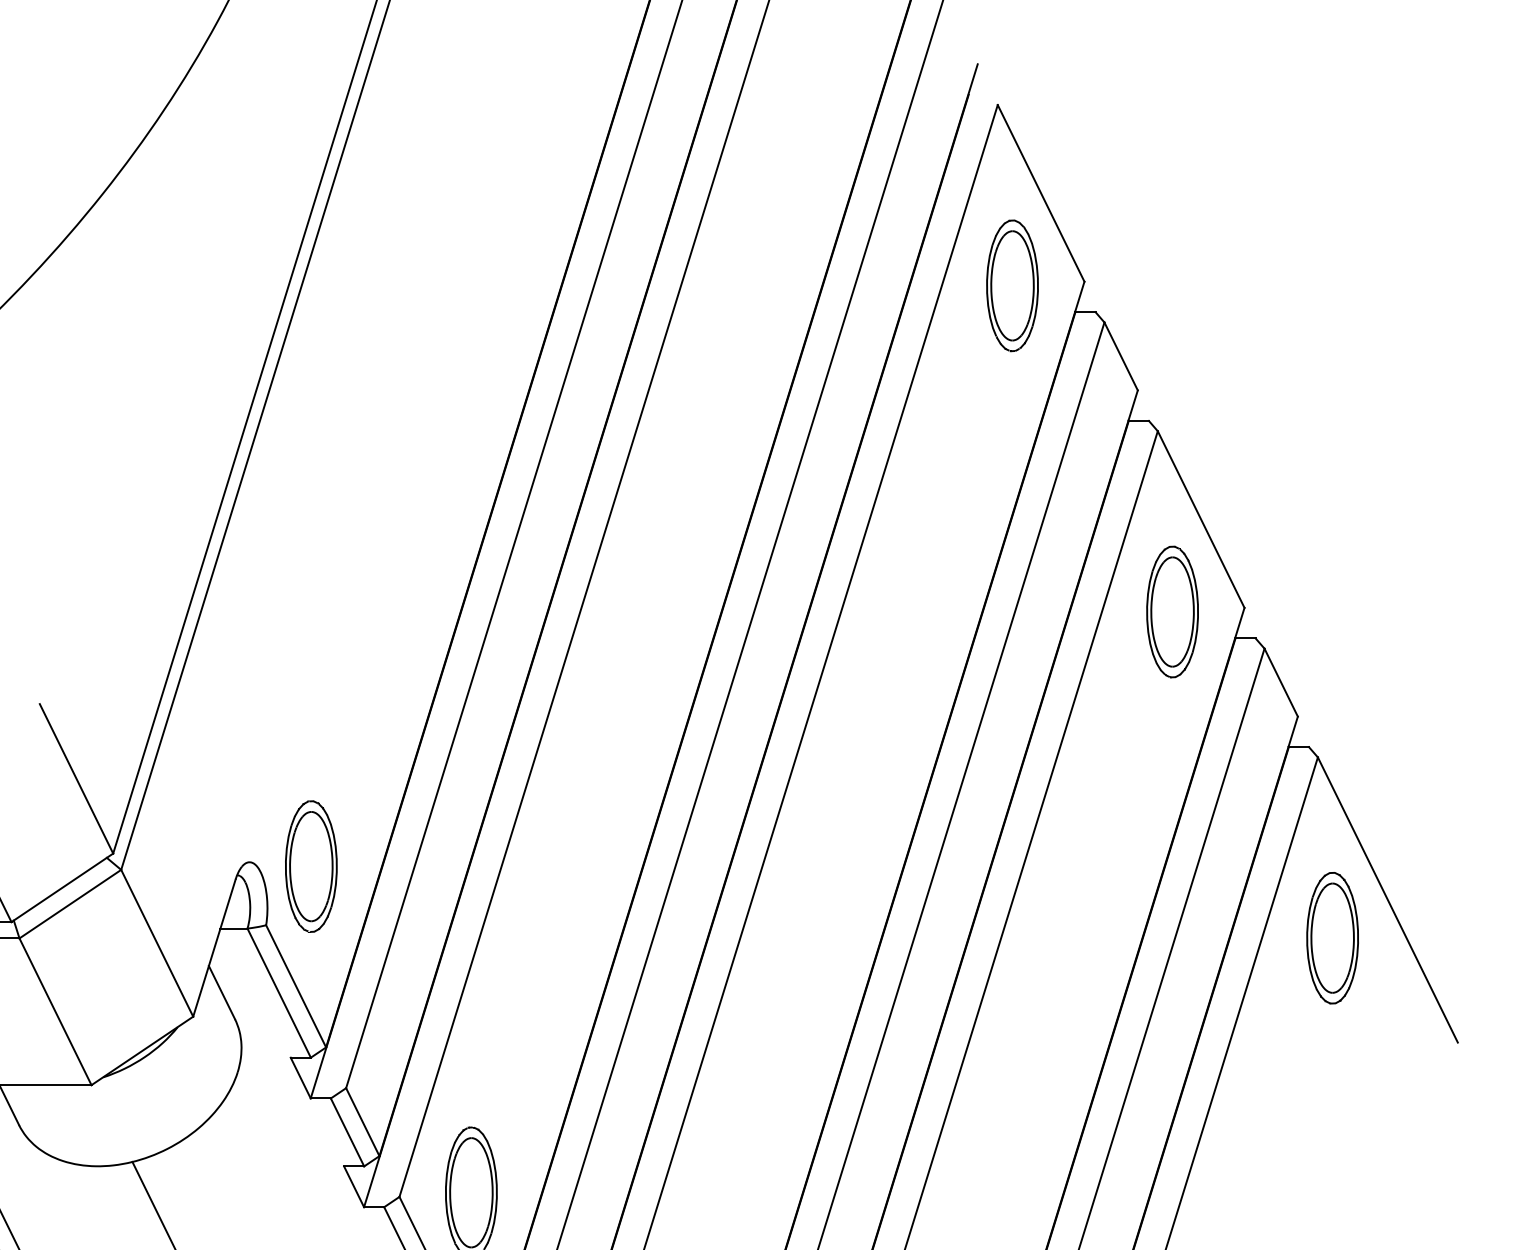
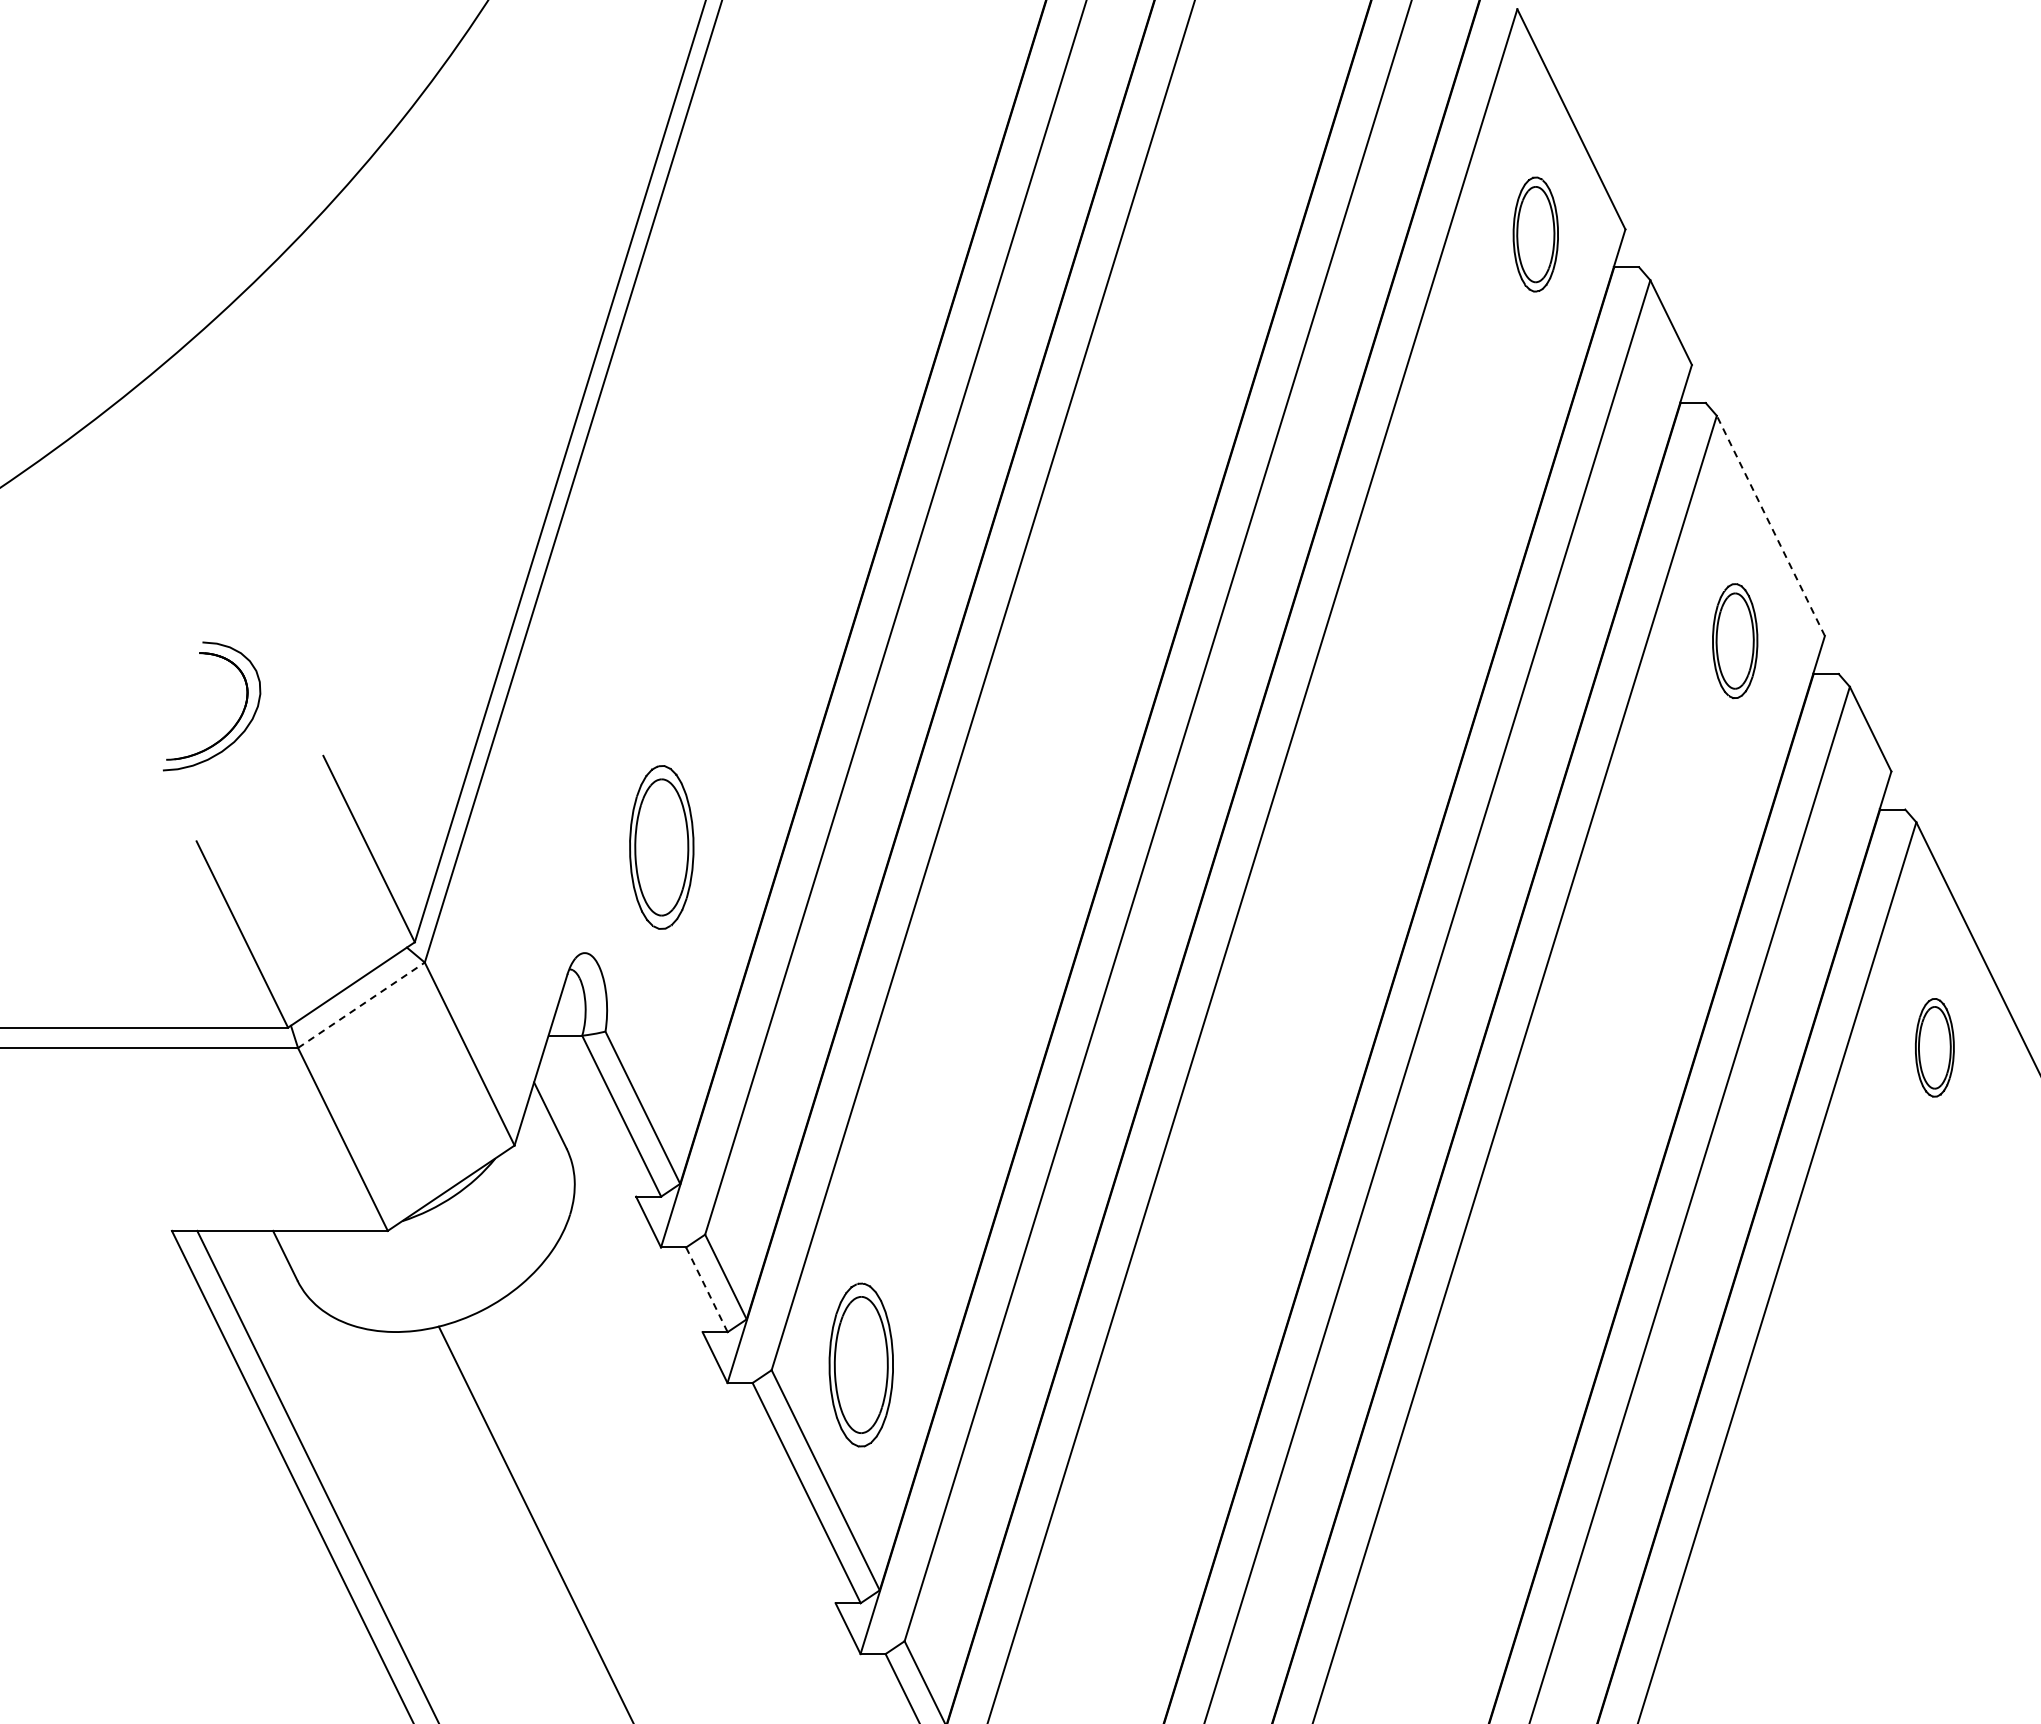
part: (1012, 285) -> (1535, 234), size x0.7
line: (1200, 519) -> (1770, 525), solid -> dashed
part: (1171, 611) -> (1734, 640), size x0.7
part: (311, 866) -> (661, 847), moved
line: (70, 904) -> (361, 1005), solid -> dashed
part: (1332, 938) -> (1934, 1047), size x0.6
line: (348, 1132) -> (707, 1290), solid -> dashed

